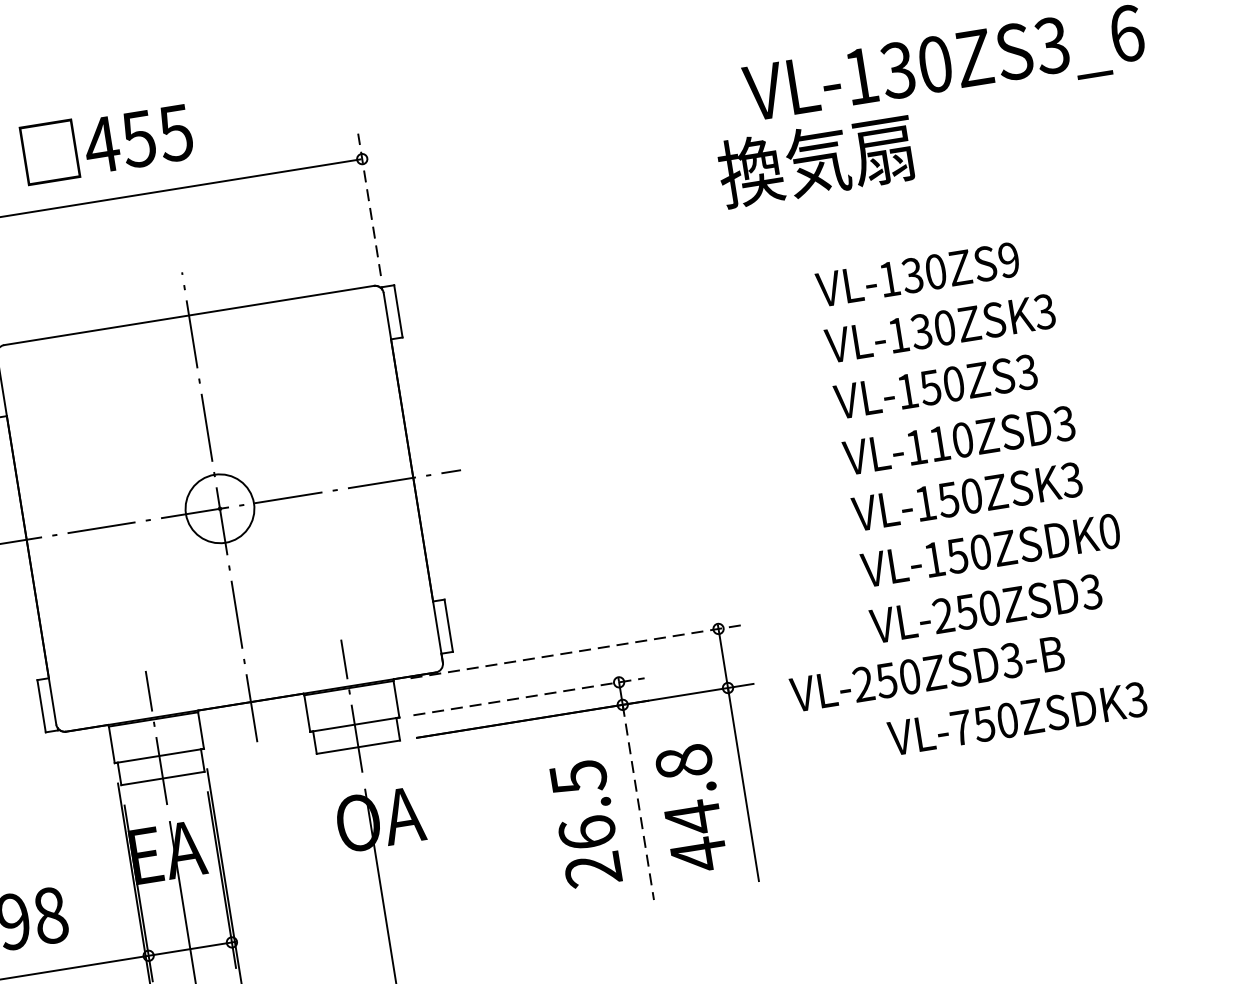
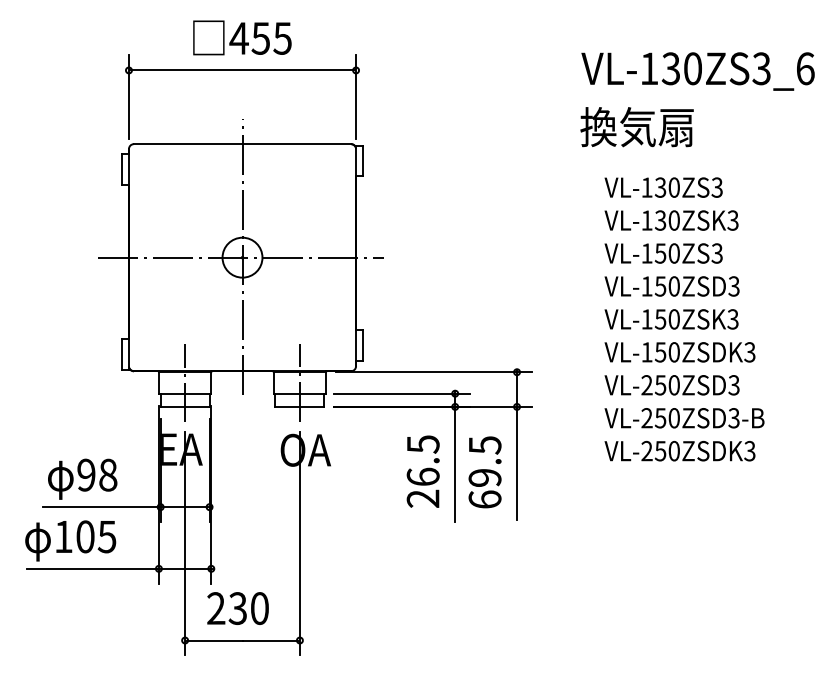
text: (107, 142) -> (242, 37), moved
text: (815, 161) -> (636, 127), moved
line: (370, 205) -> (356, 97), dashed -> solid
text: (1007, 260) -> (716, 187), VL-130ZS9 -> VL-130ZS3
text: (939, 443) -> (660, 286), VL-110ZSD3 -> VL-150ZSD3
text: (1108, 531) -> (749, 352), VL-150ZSDK0 -> VL-150ZSDK3
line: (578, 651) -> (434, 372), dashed -> solid
text: (927, 674) -> (684, 418), moved
line: (529, 696) -> (402, 393), dashed -> solid
text: (960, 726) -> (646, 450), VL-750ZSDK3 -> VL-250ZSDK3
line: (638, 802) -> (455, 464), dashed -> solid
text: (690, 808) -> (484, 472), 44.8 -> 69.5

